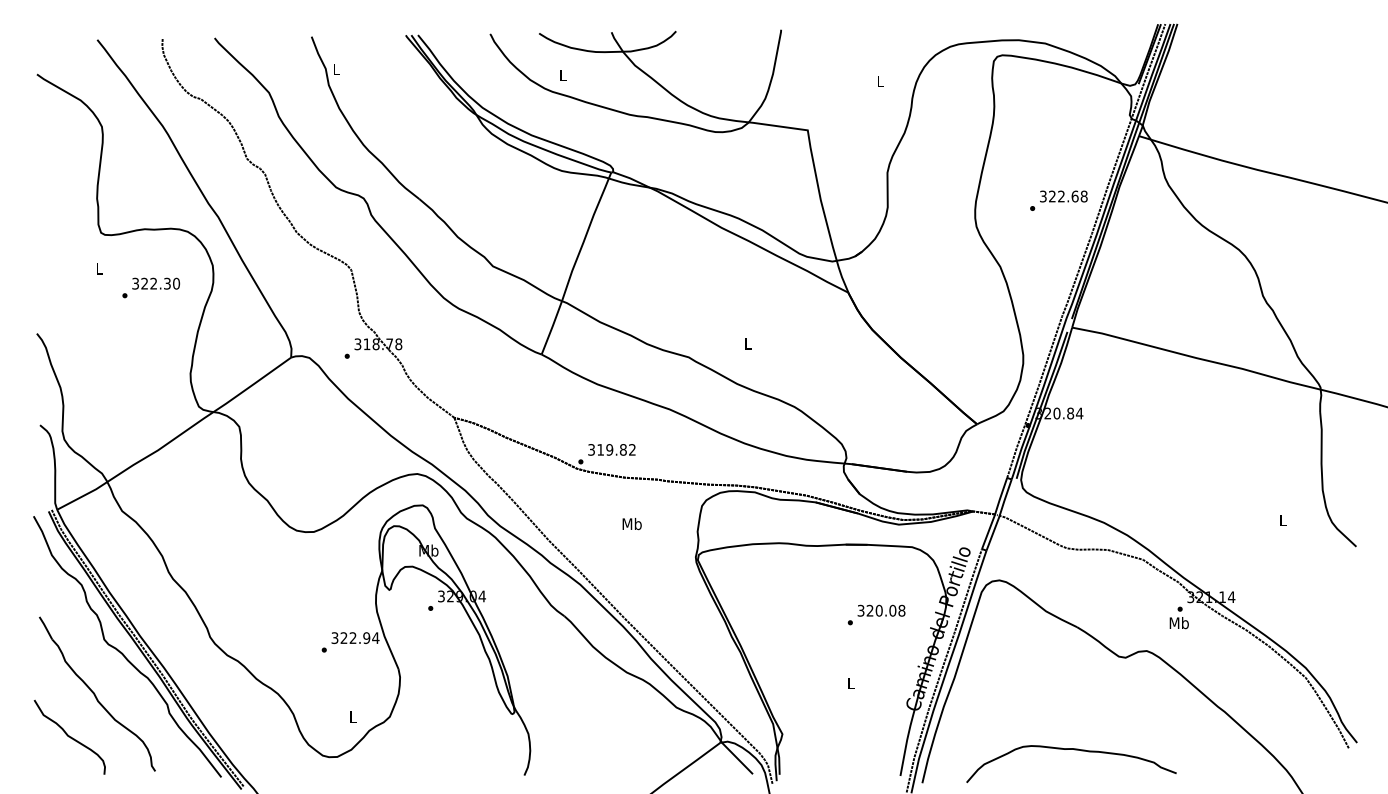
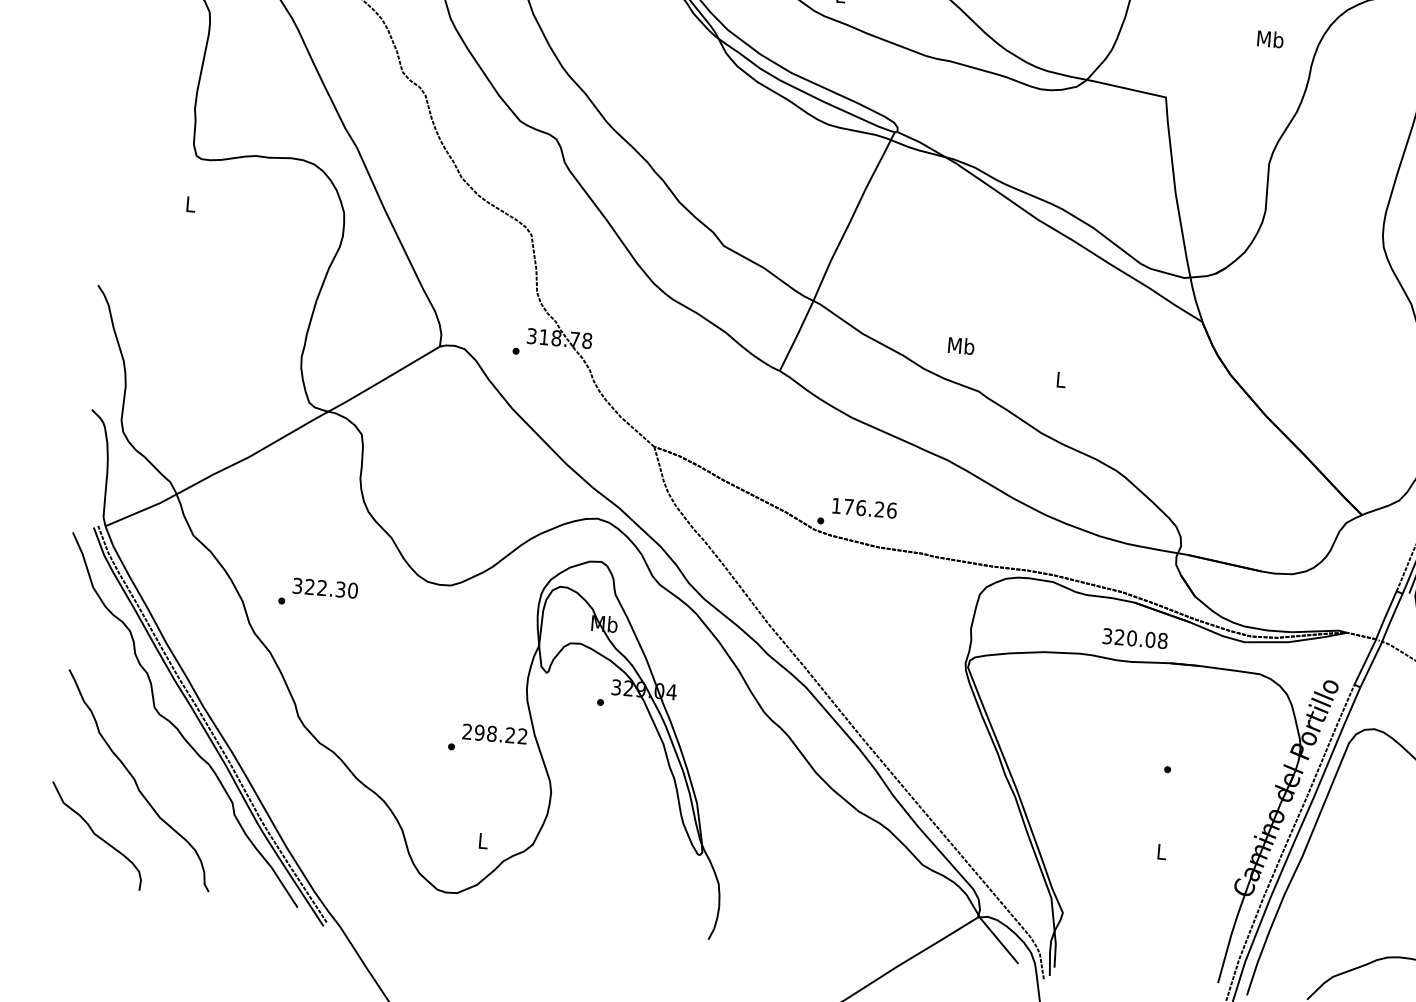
text: (880, 81) -> (1270, 39), L -> Mb
text: (151, 287) -> (318, 592), moved
text: (612, 449) -> (864, 507), 319.82 -> 176.26
text: (631, 524) -> (960, 346), moved
text: (881, 610) -> (1135, 638), moved
text: (355, 638) -> (495, 734), 322.94 -> 298.22

